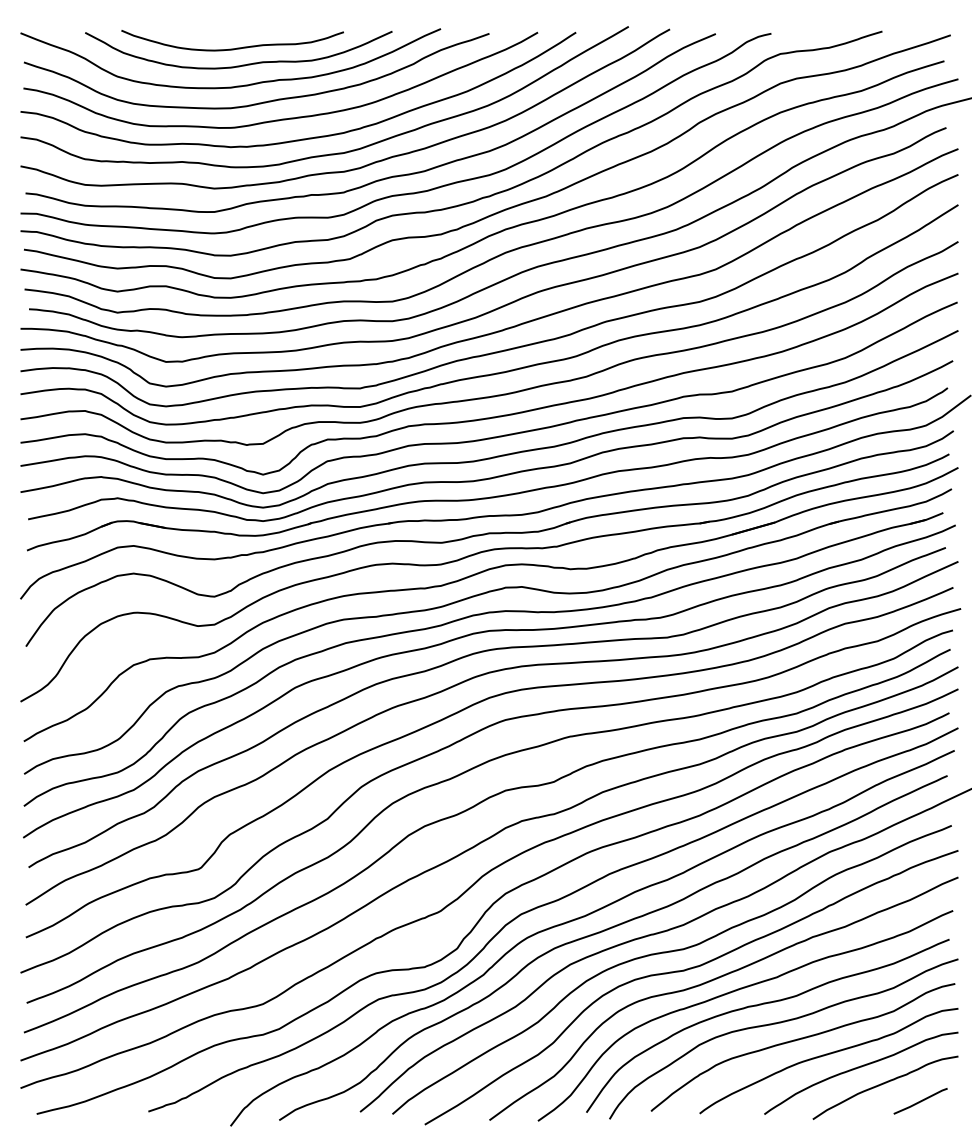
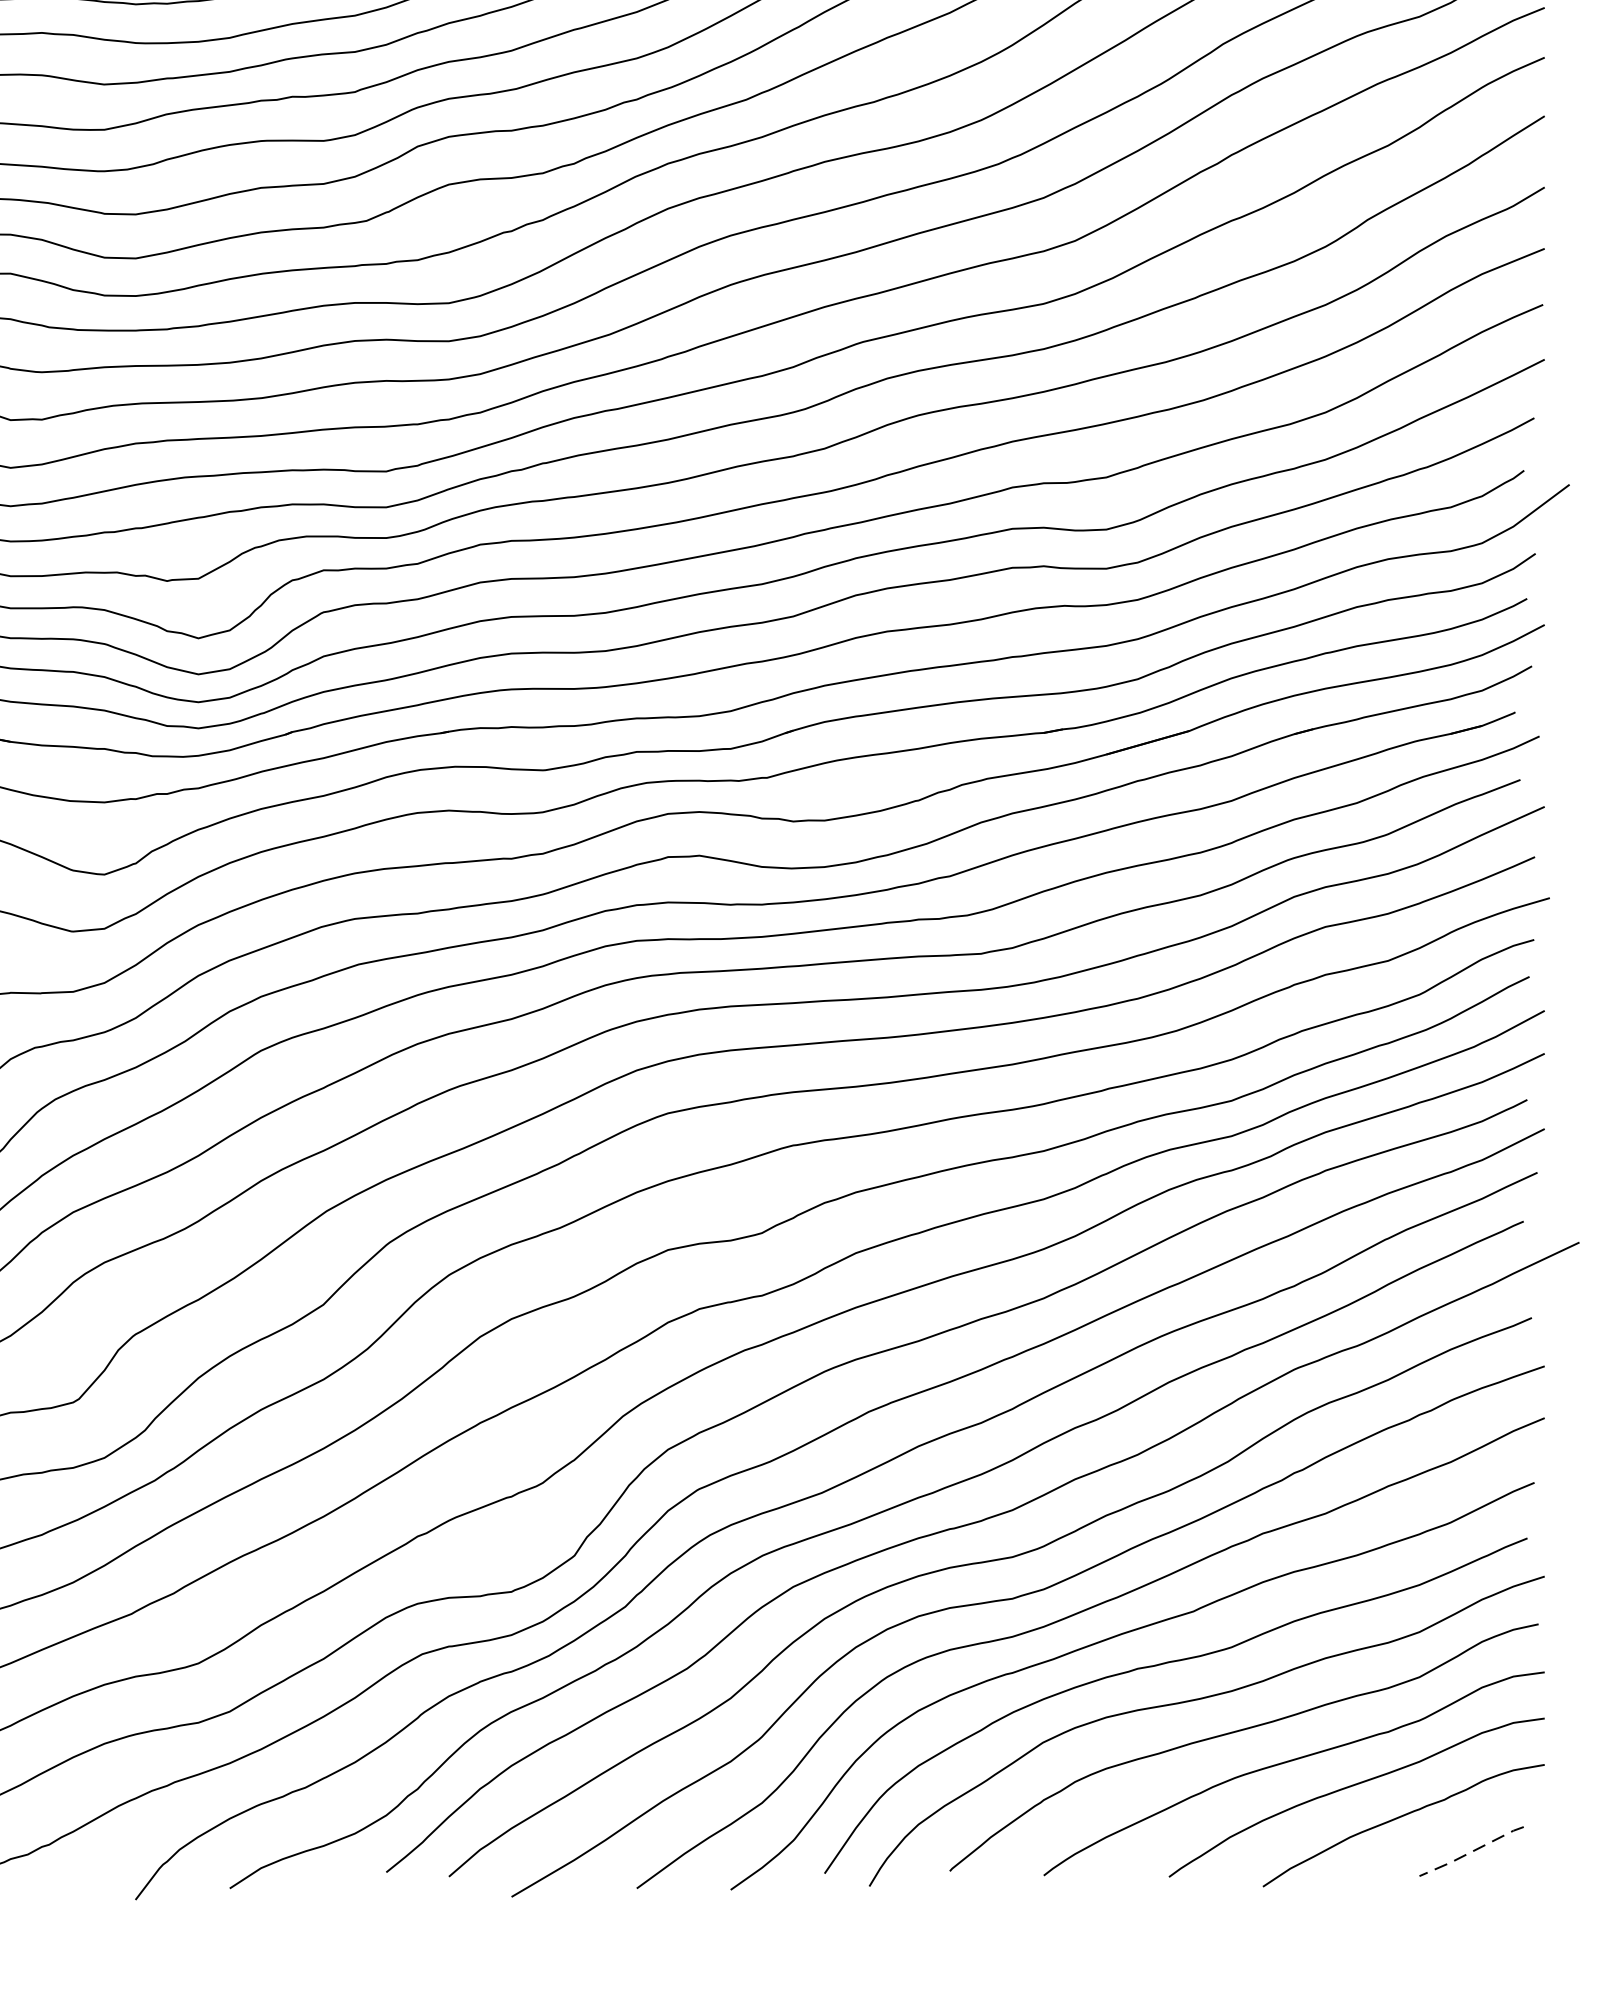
line: (920, 1101) -> (1471, 1851), solid -> dashed

